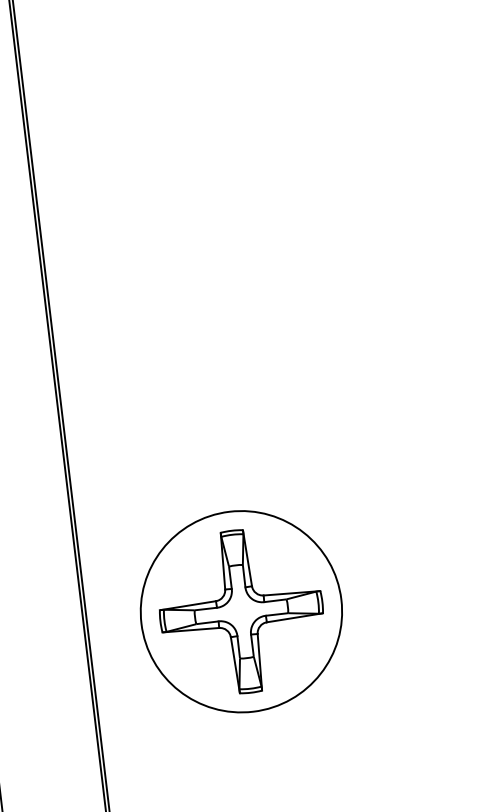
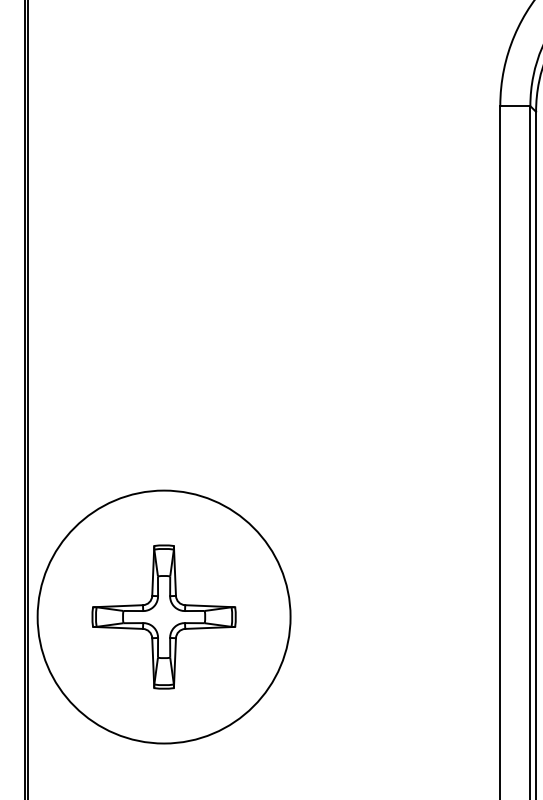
circle: (240, 611) -> (163, 616), size x1.43

